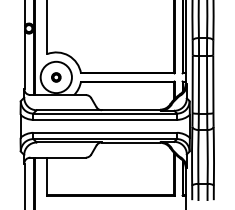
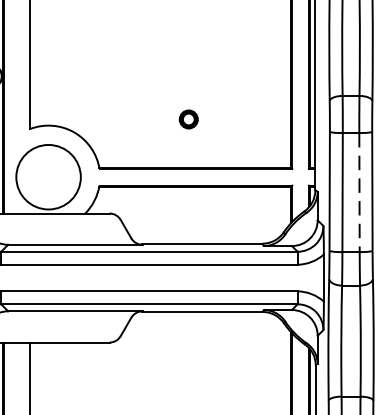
part: (56, 77) -> (189, 119), moved
line: (207, 84) -> (360, 191), solid -> dashed

